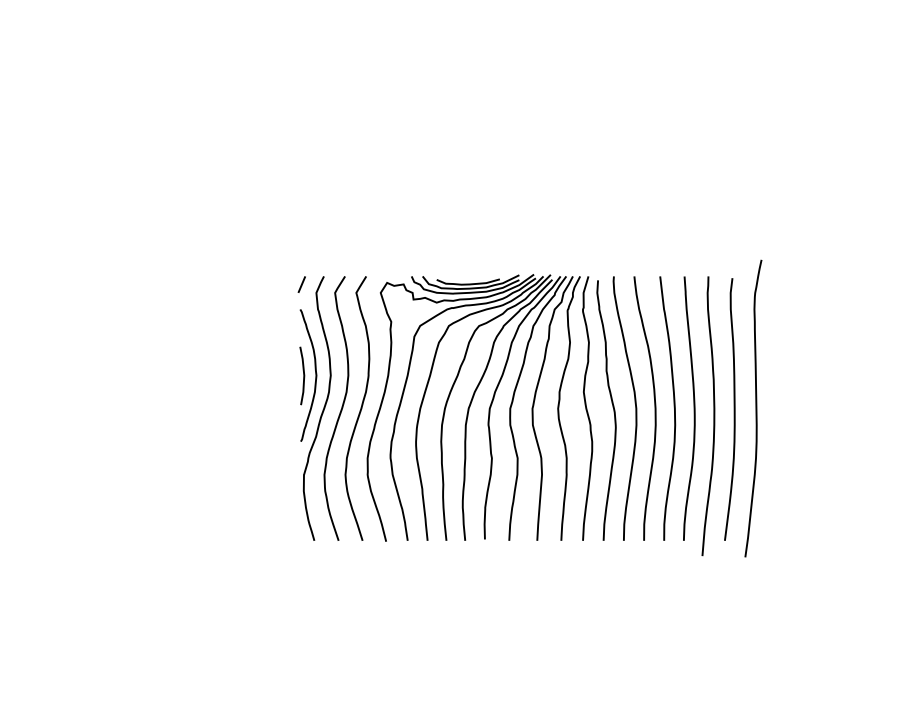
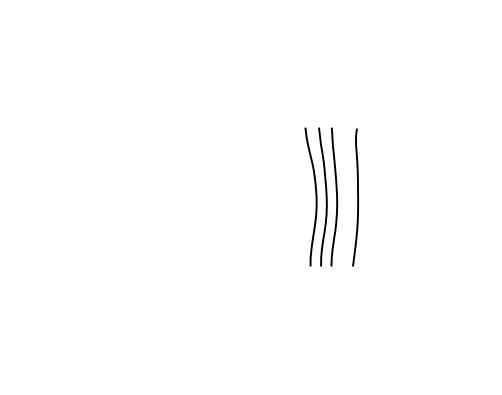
part: (466, 407) -> (217, 196), removed
curve: (754, 407) -> (368, 196), removed
curve: (712, 415) -> (346, 200), removed

